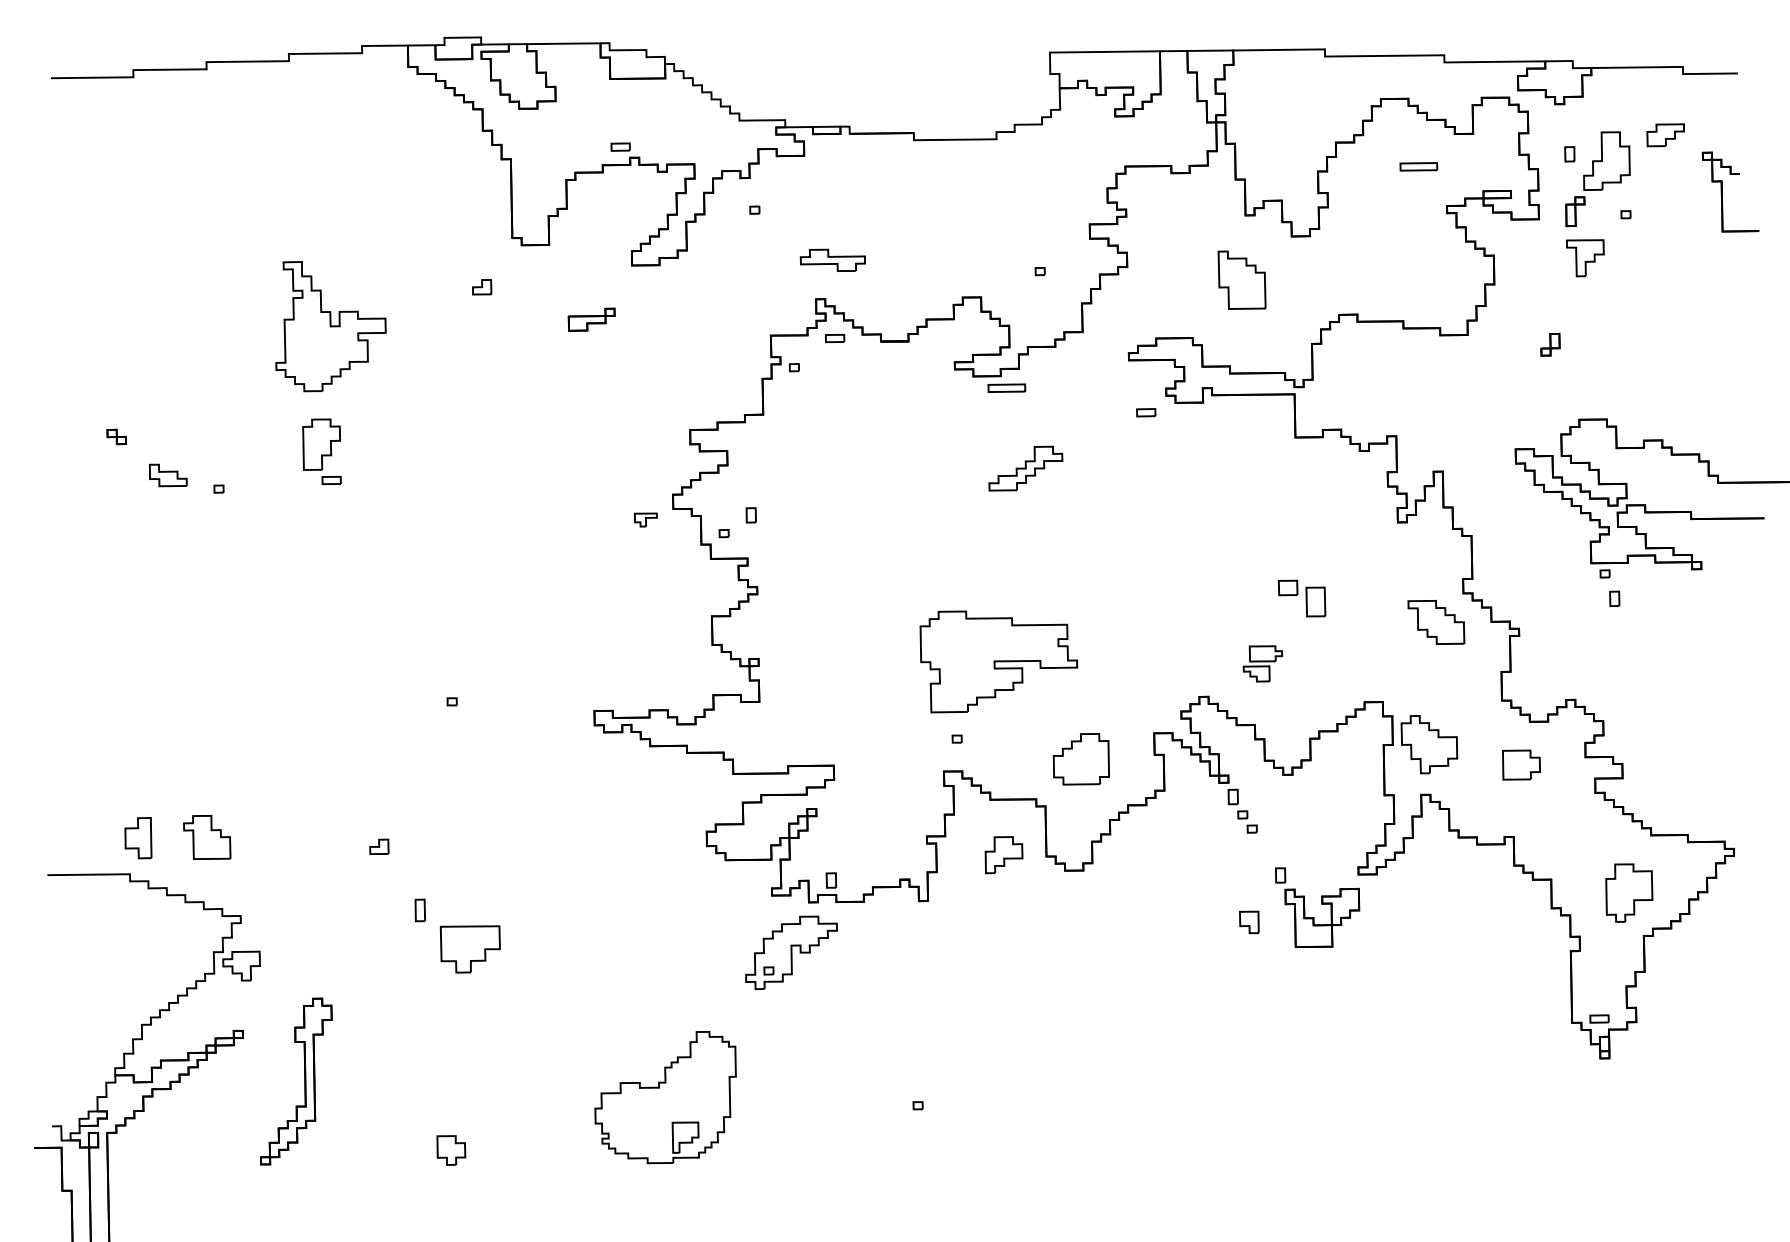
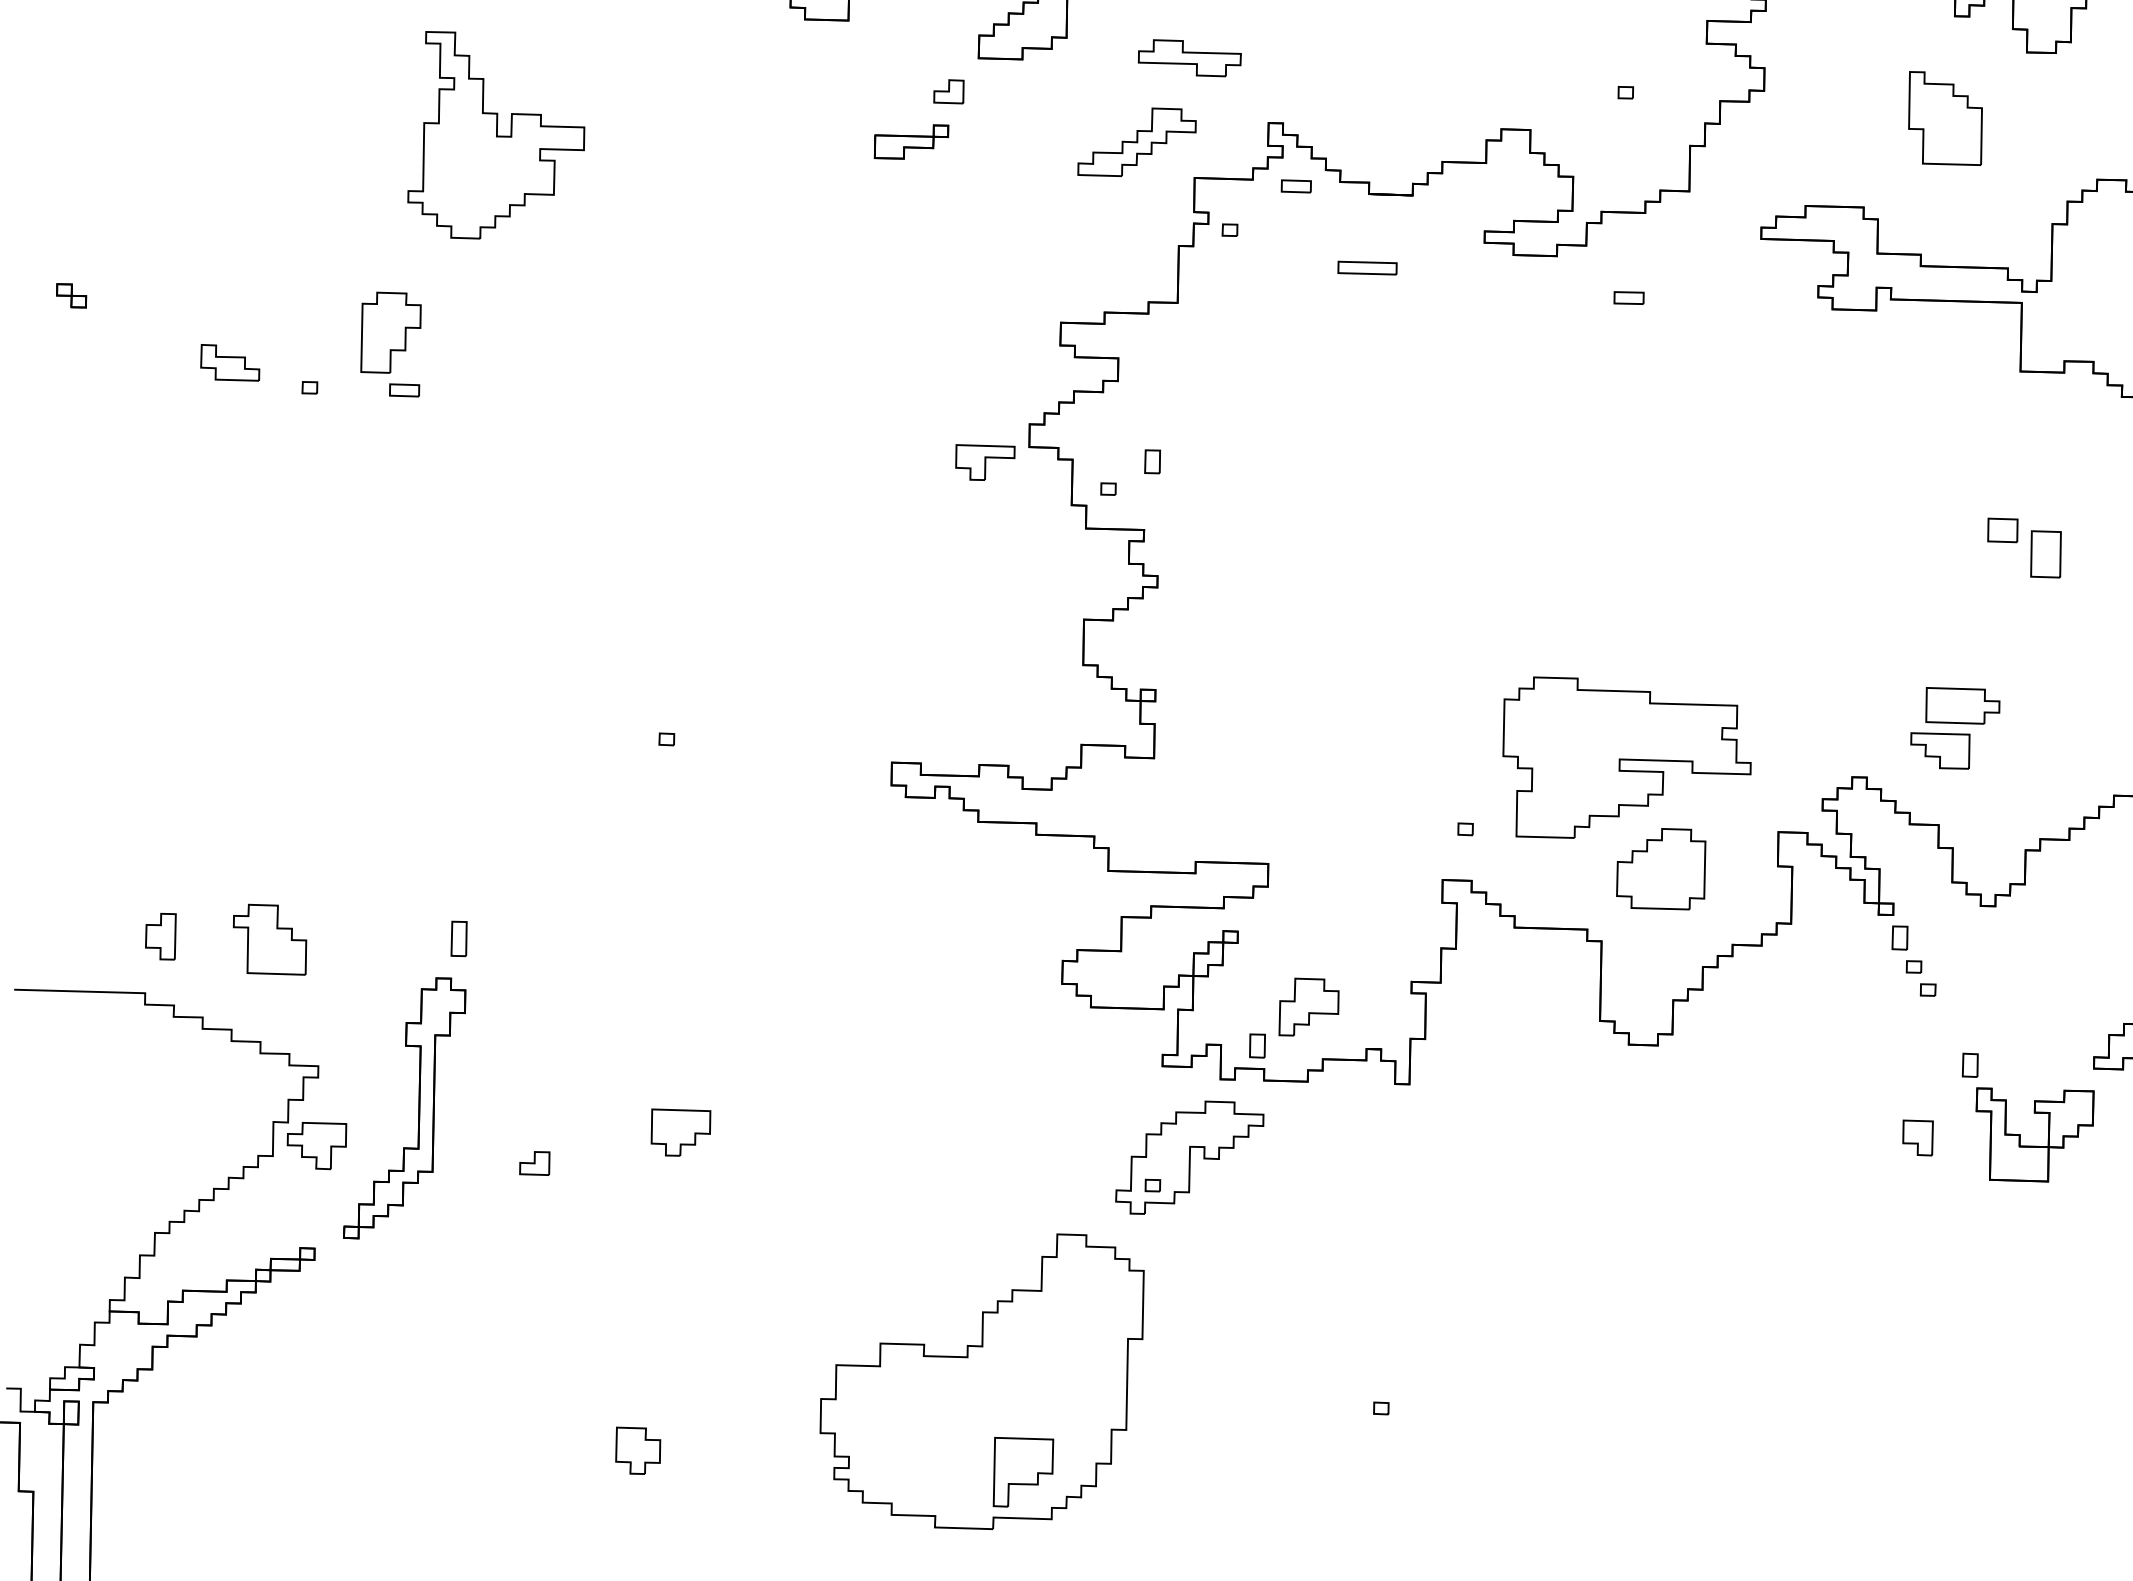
part: (832, 259) -> (1189, 56), moved
part: (482, 287) -> (949, 92), moved
part: (1006, 387) -> (1366, 266), moved
part: (1146, 412) -> (1629, 297), moved
part: (116, 436) -> (71, 295), moved
part: (321, 451) -> (390, 343), moved
part: (1025, 468) -> (1136, 142), moved
part: (645, 519) -> (984, 461), size x1.67
part: (1302, 598) -> (2024, 548), moved
part: (998, 661) -> (1626, 759), moved
part: (1262, 663) -> (1954, 727), size x1.43
part: (138, 837) -> (160, 935), size x0.71
part: (379, 846) -> (535, 1162), moved
part: (1003, 855) -> (1308, 1008), moved
part: (419, 910) -> (457, 938), moved
part: (470, 948) -> (680, 1131), size x0.62
part: (304, 1081) -> (418, 1108), moved
part: (665, 1097) -> (981, 1380), size x1.43

